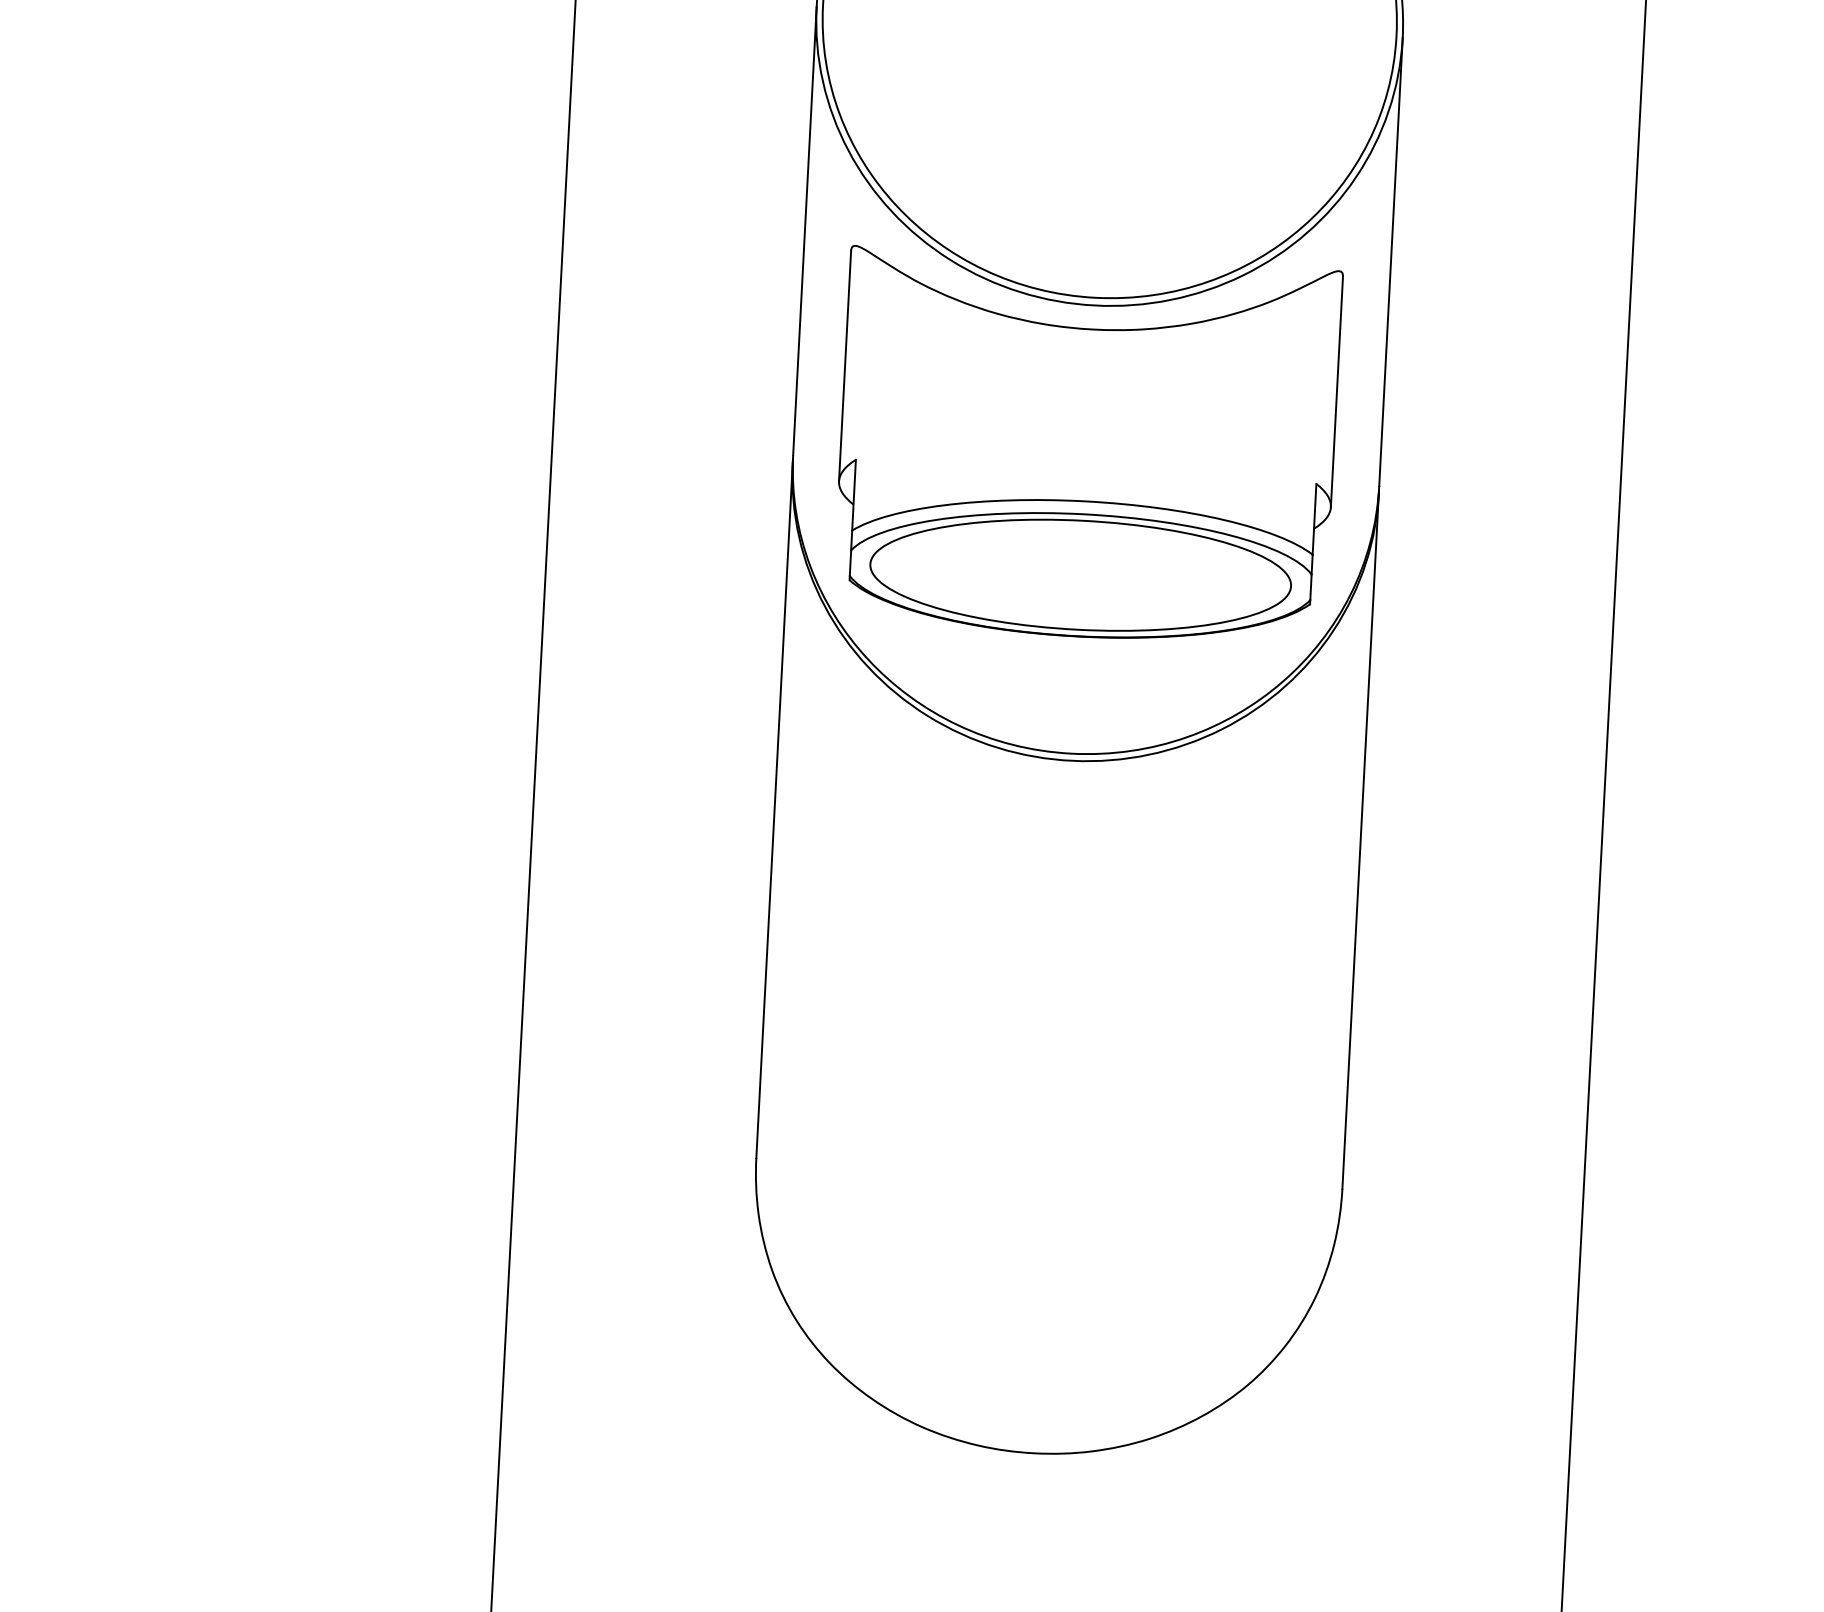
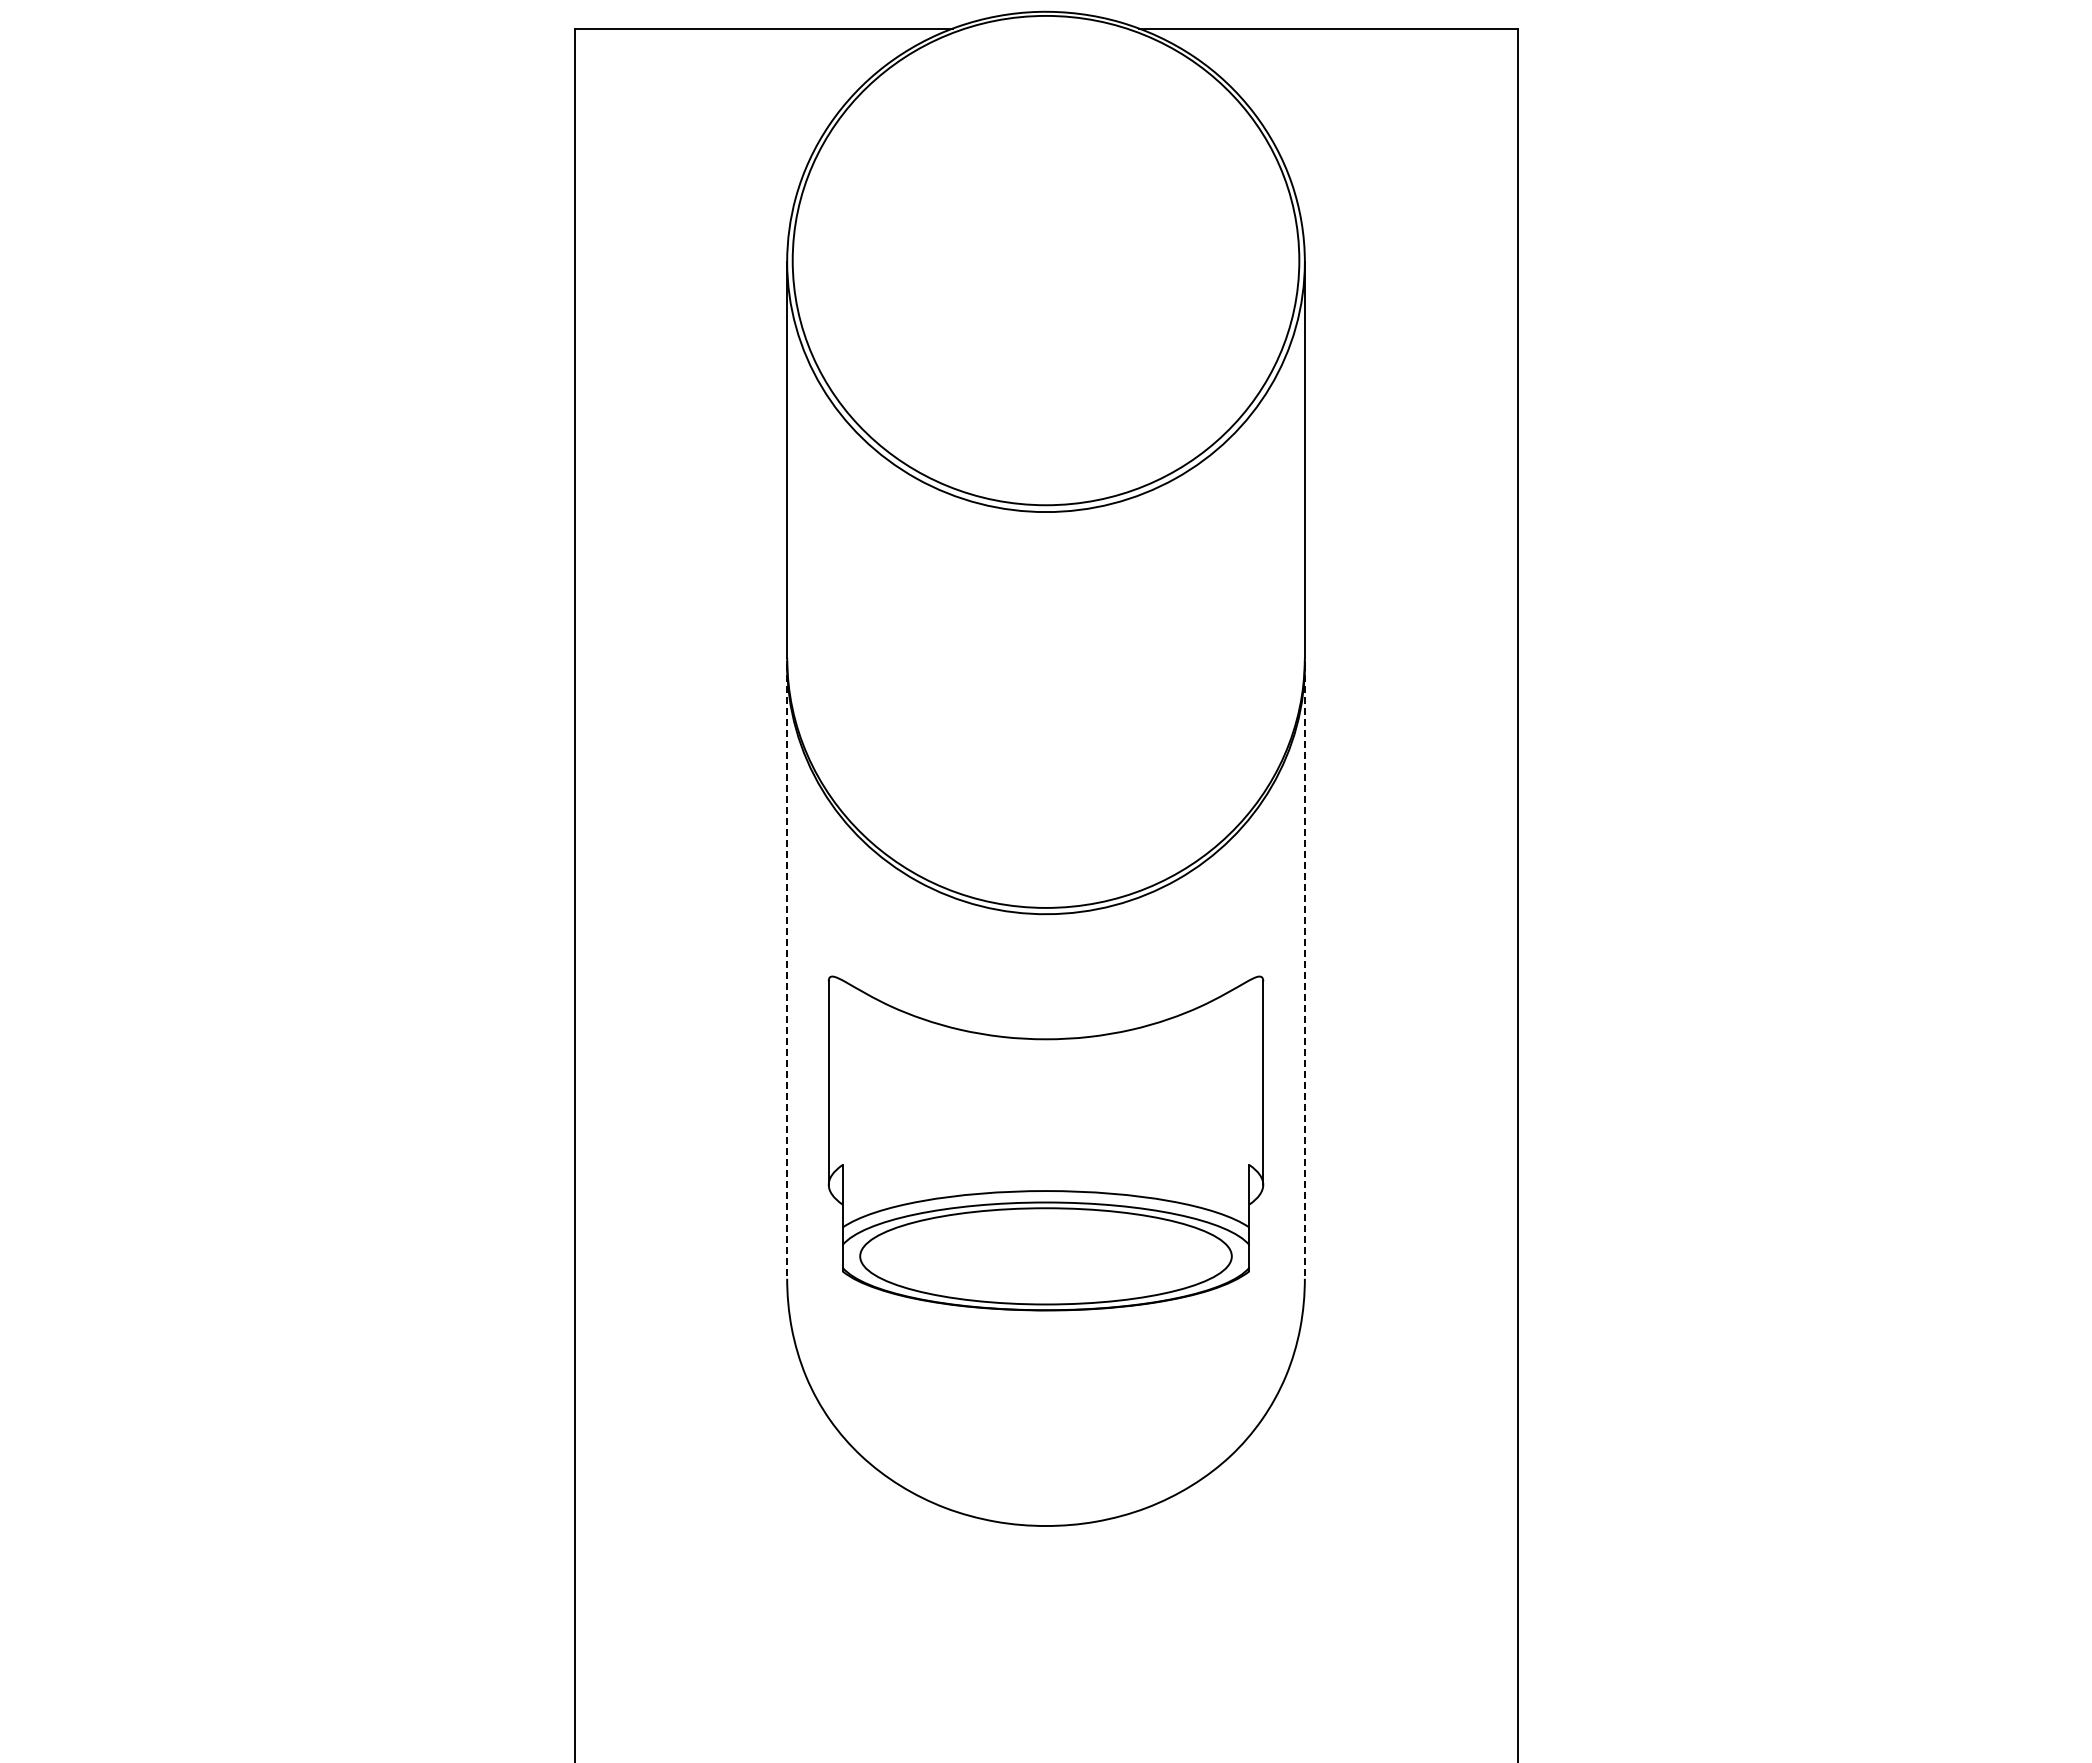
part: (1086, 447) -> (1045, 1143), moved
line: (774, 811) -> (787, 972), solid -> dashed
line: (1360, 842) -> (1304, 972), solid -> dashed

